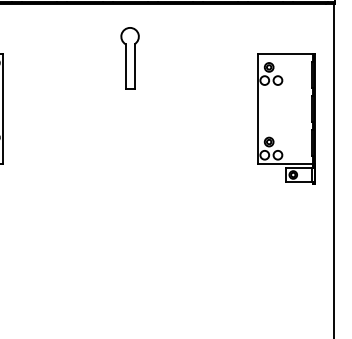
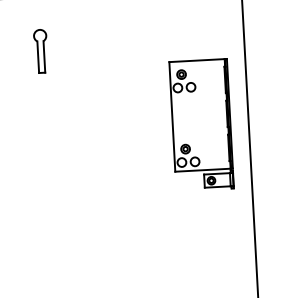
part: (129, 58) -> (40, 51), size x0.7
part: (286, 118) -> (201, 124), moved

